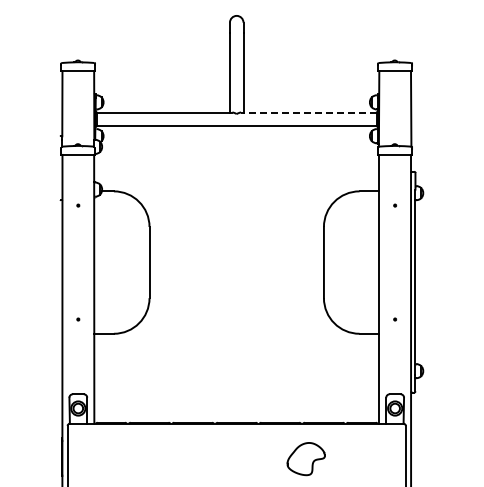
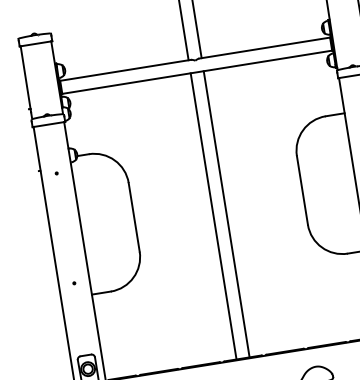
line: (308, 112) -> (264, 48), dashed -> solid
line: (229, 274) -> (213, 216), added
line: (243, 274) -> (226, 214), added

